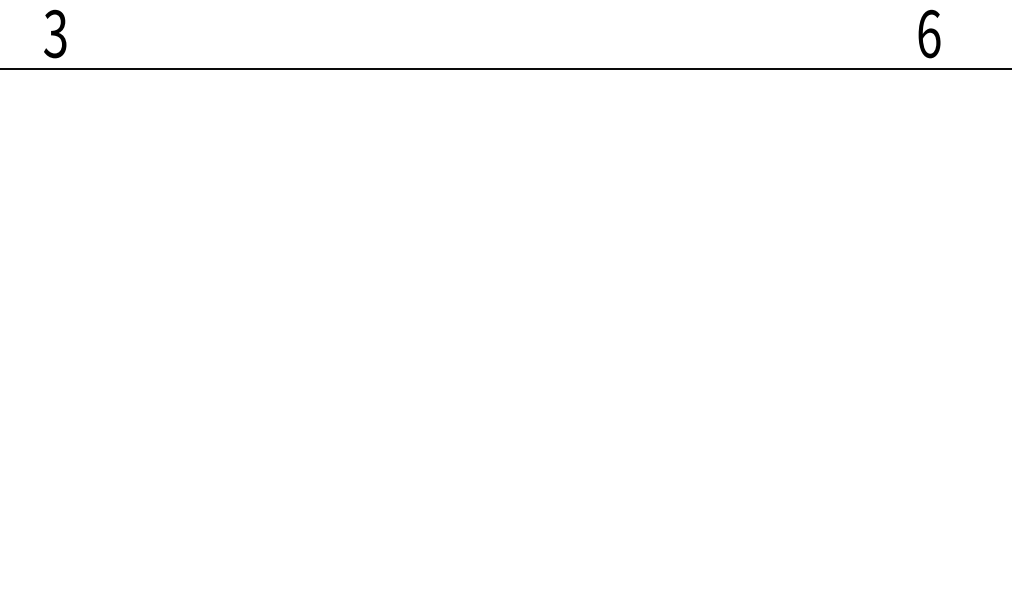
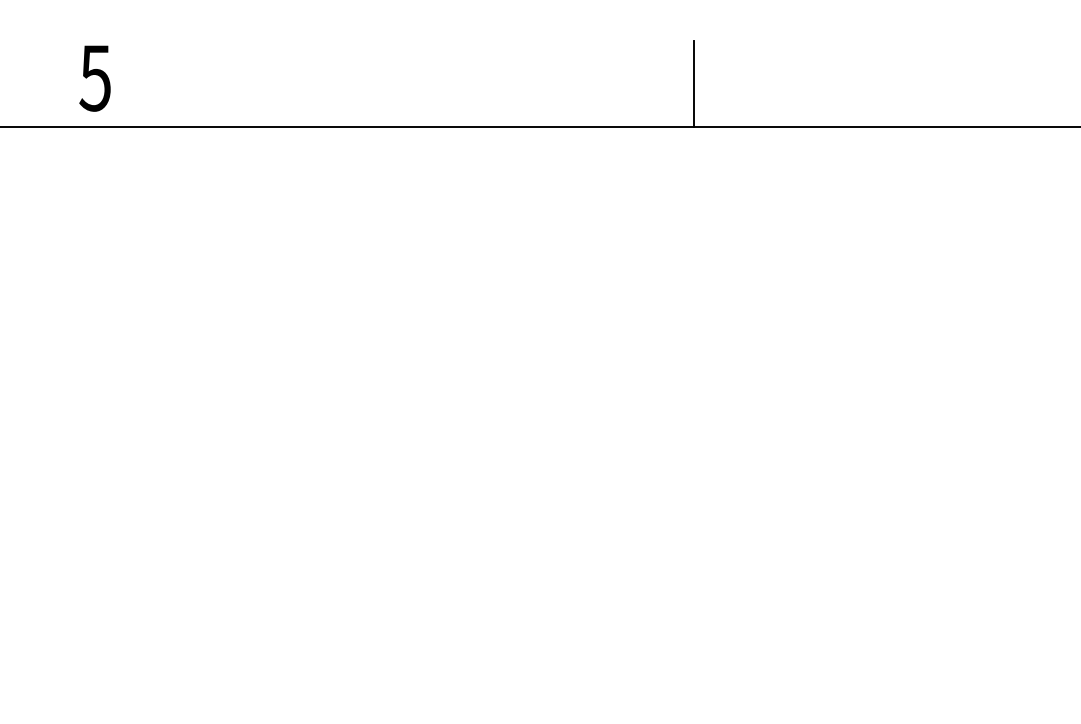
text: (55, 33) -> (95, 77), 3 -> 5
line: (487, 38) -> (694, 84), added

